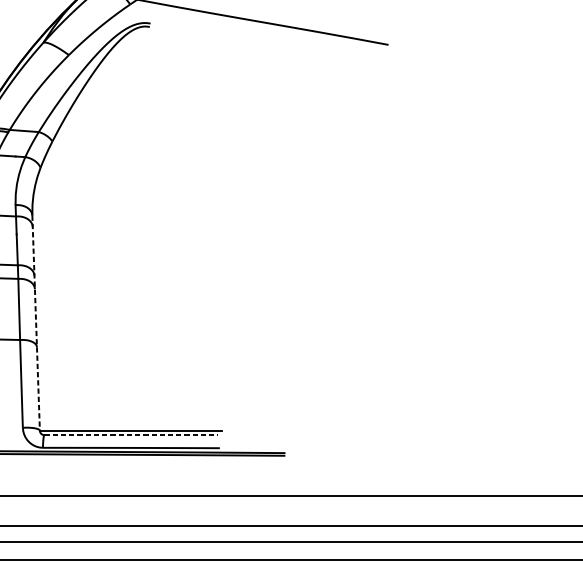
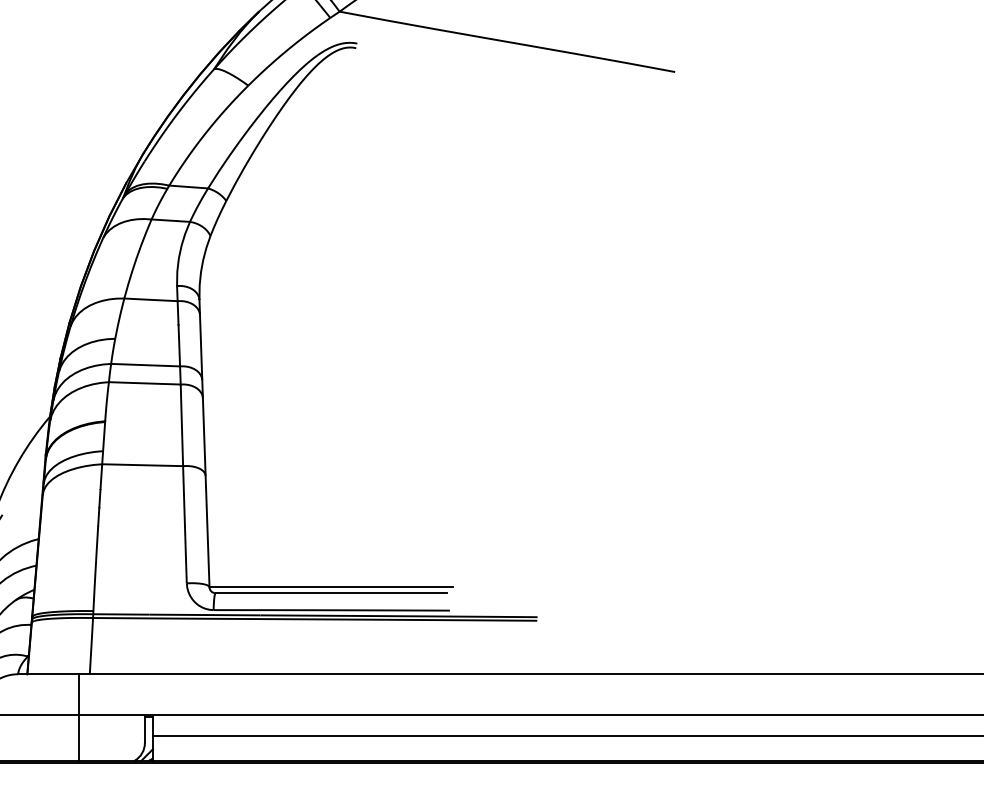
line: (36, 323) -> (204, 443), dashed -> solid
line: (131, 435) -> (331, 593), dashed -> solid

